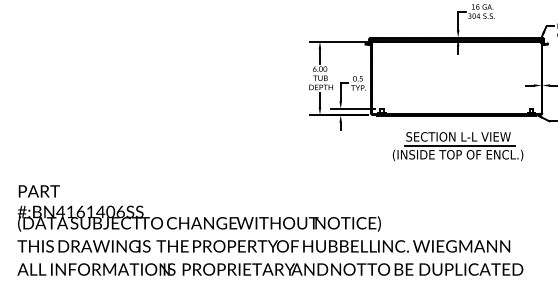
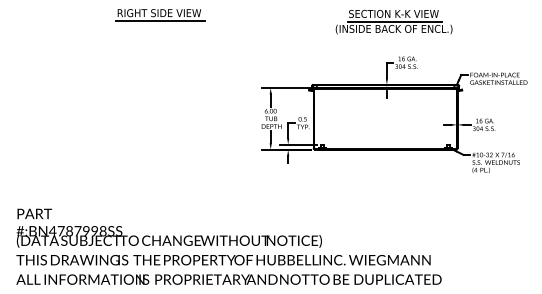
part: (457, 146) -> (386, 176), removed
text: (94, 212) -> (81, 231), #:BN4161406SS -> #:BN4787998SS

